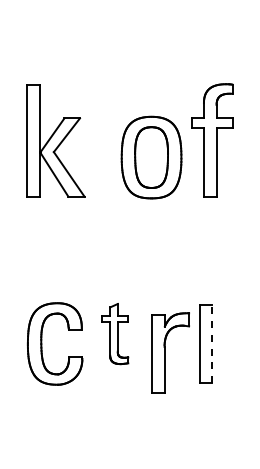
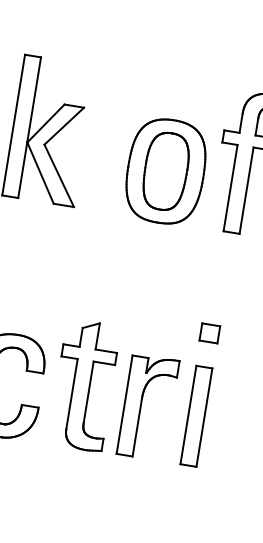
part: (205, 277) -> (209, 332), added
part: (115, 333) -> (84, 384), size x1.67
line: (212, 343) -> (204, 417), dashed -> solid
part: (170, 352) -> (148, 406), moved

